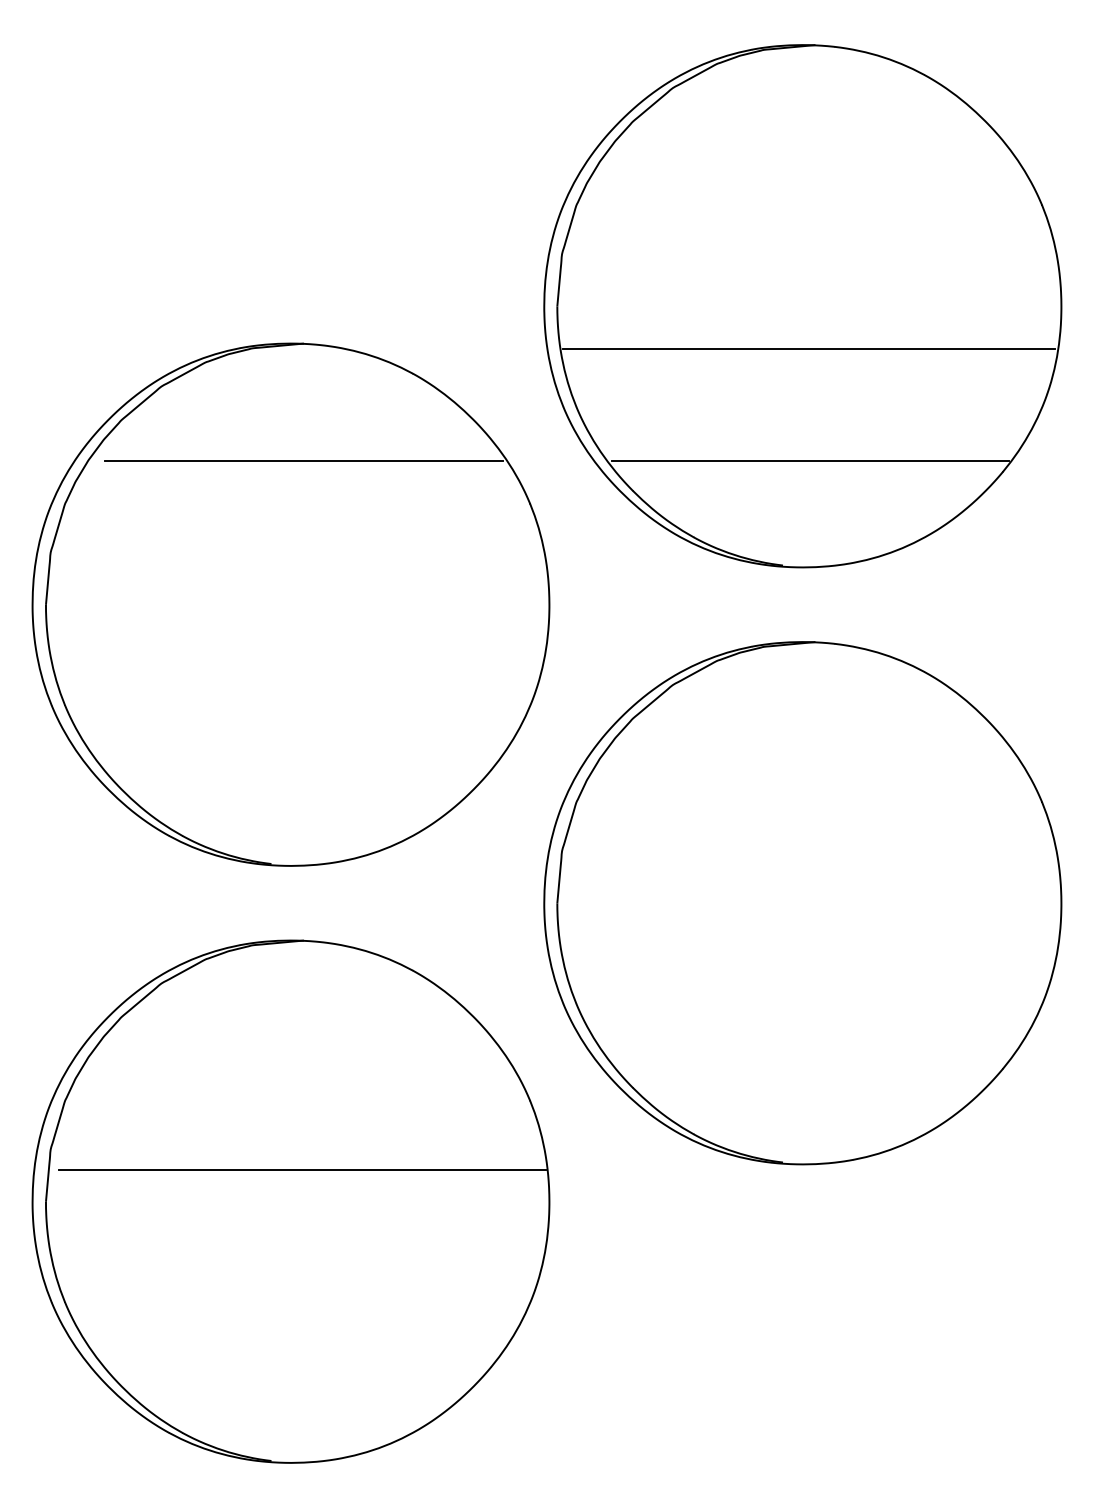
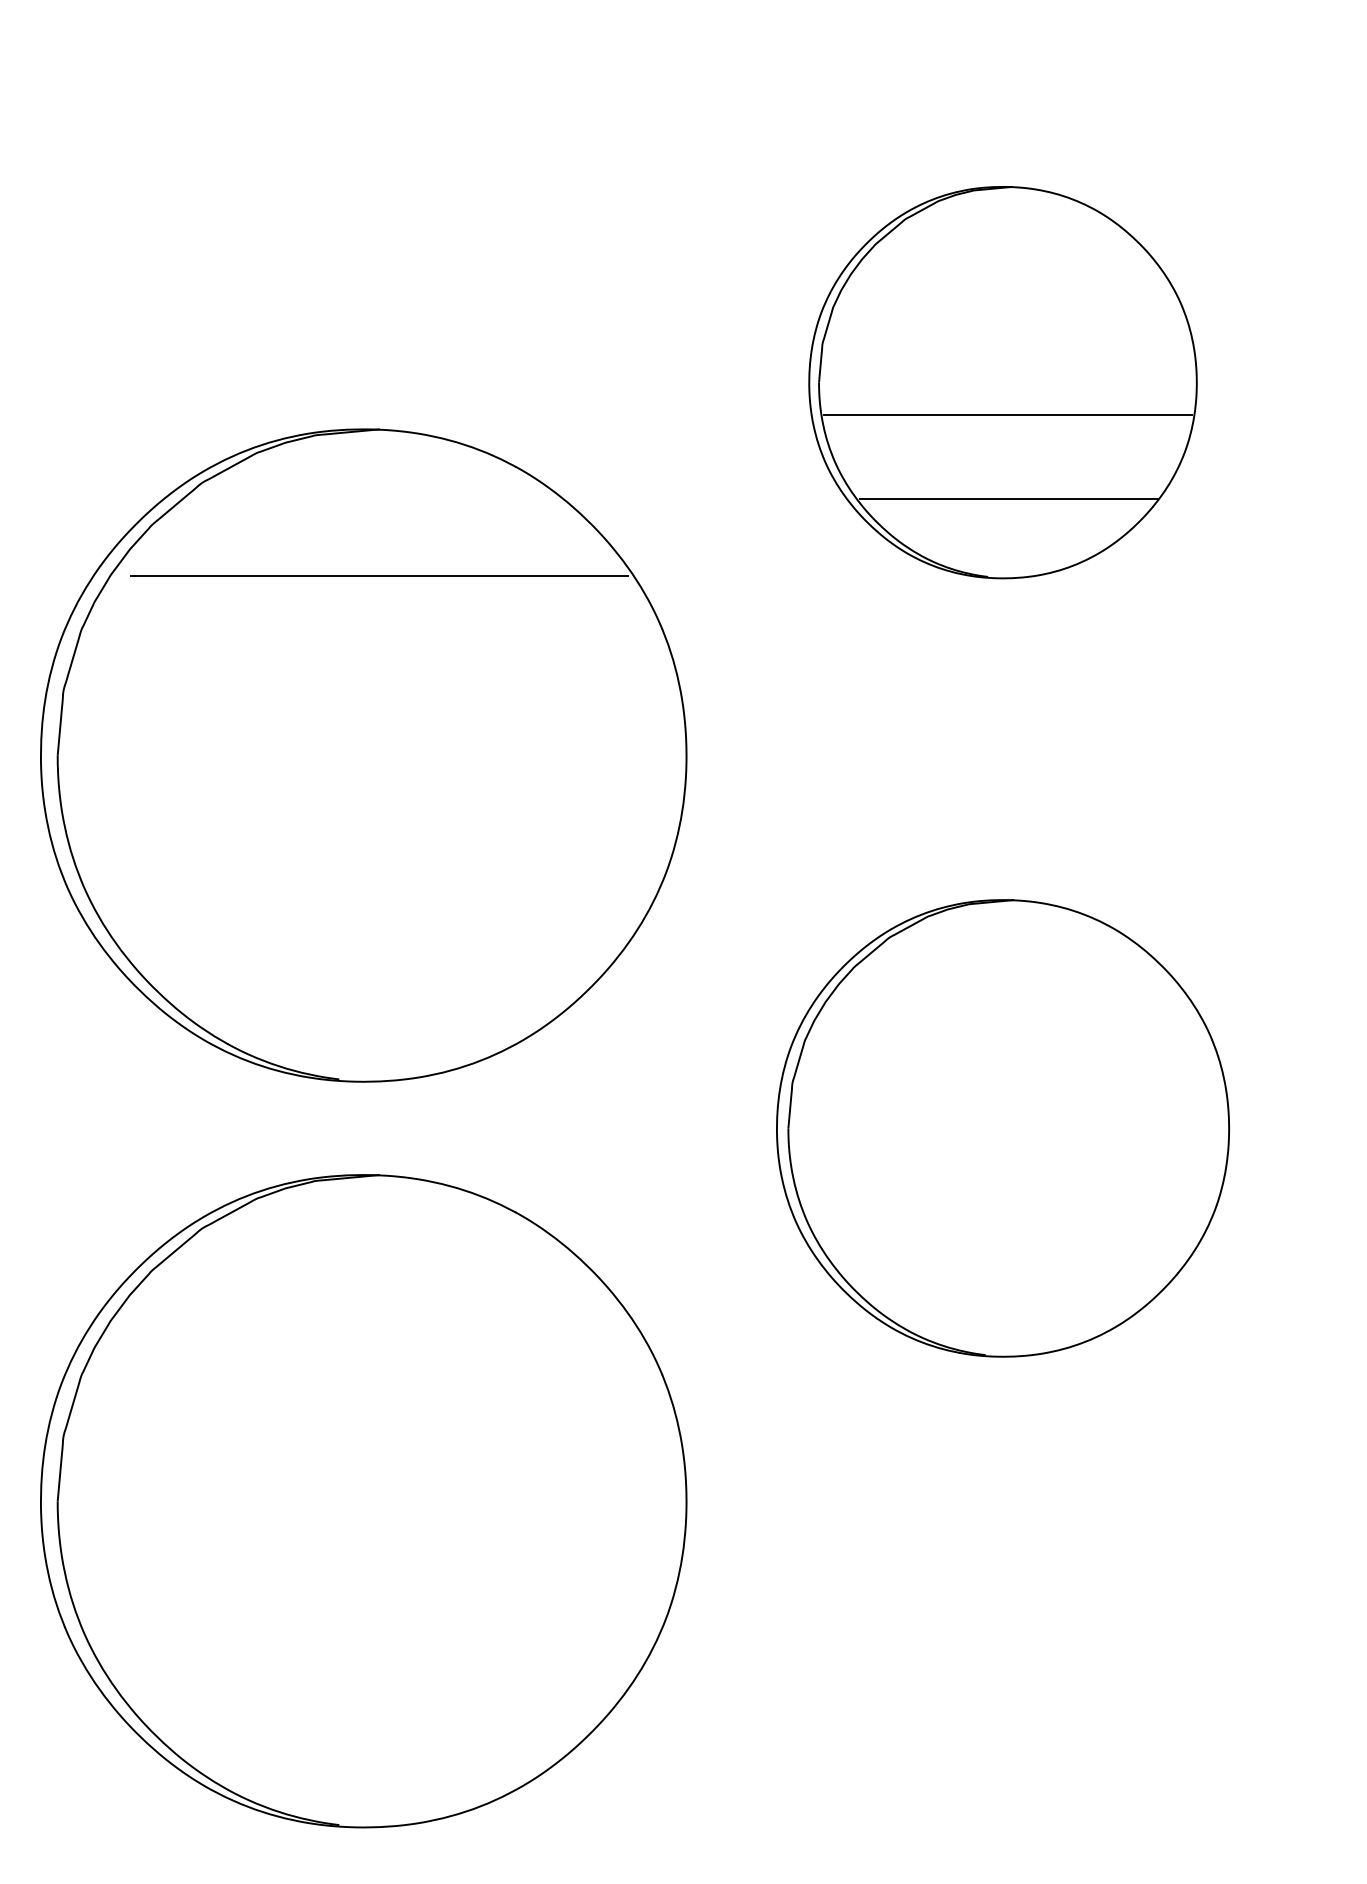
part: (802, 306) -> (1002, 382), size x0.6
part: (802, 903) -> (1002, 1128), size x0.7
line: (302, 1169) -> (378, 1461), removed

